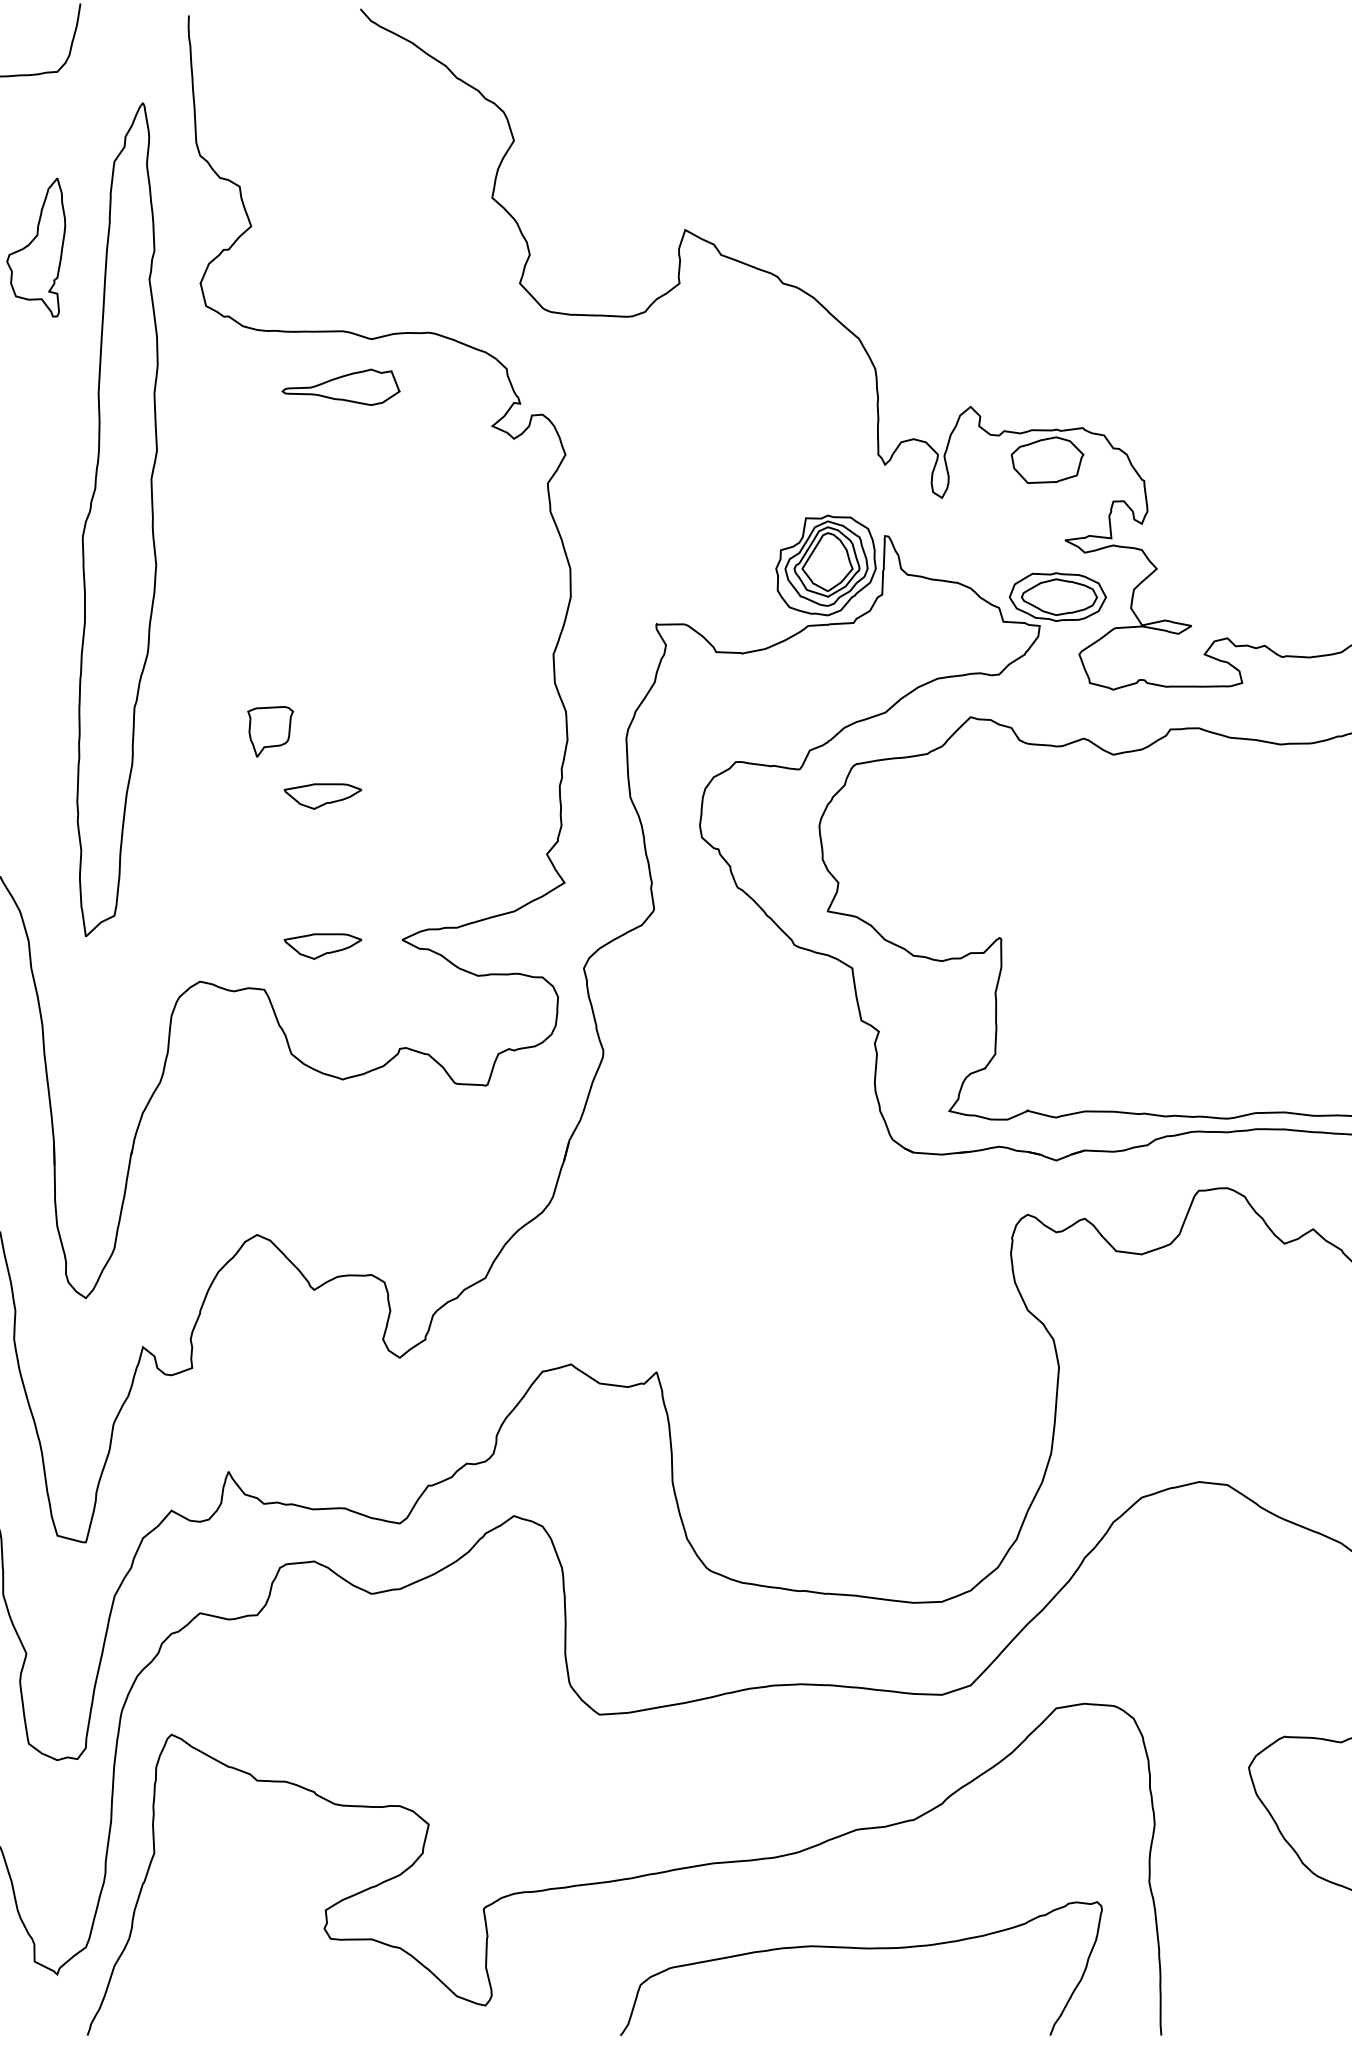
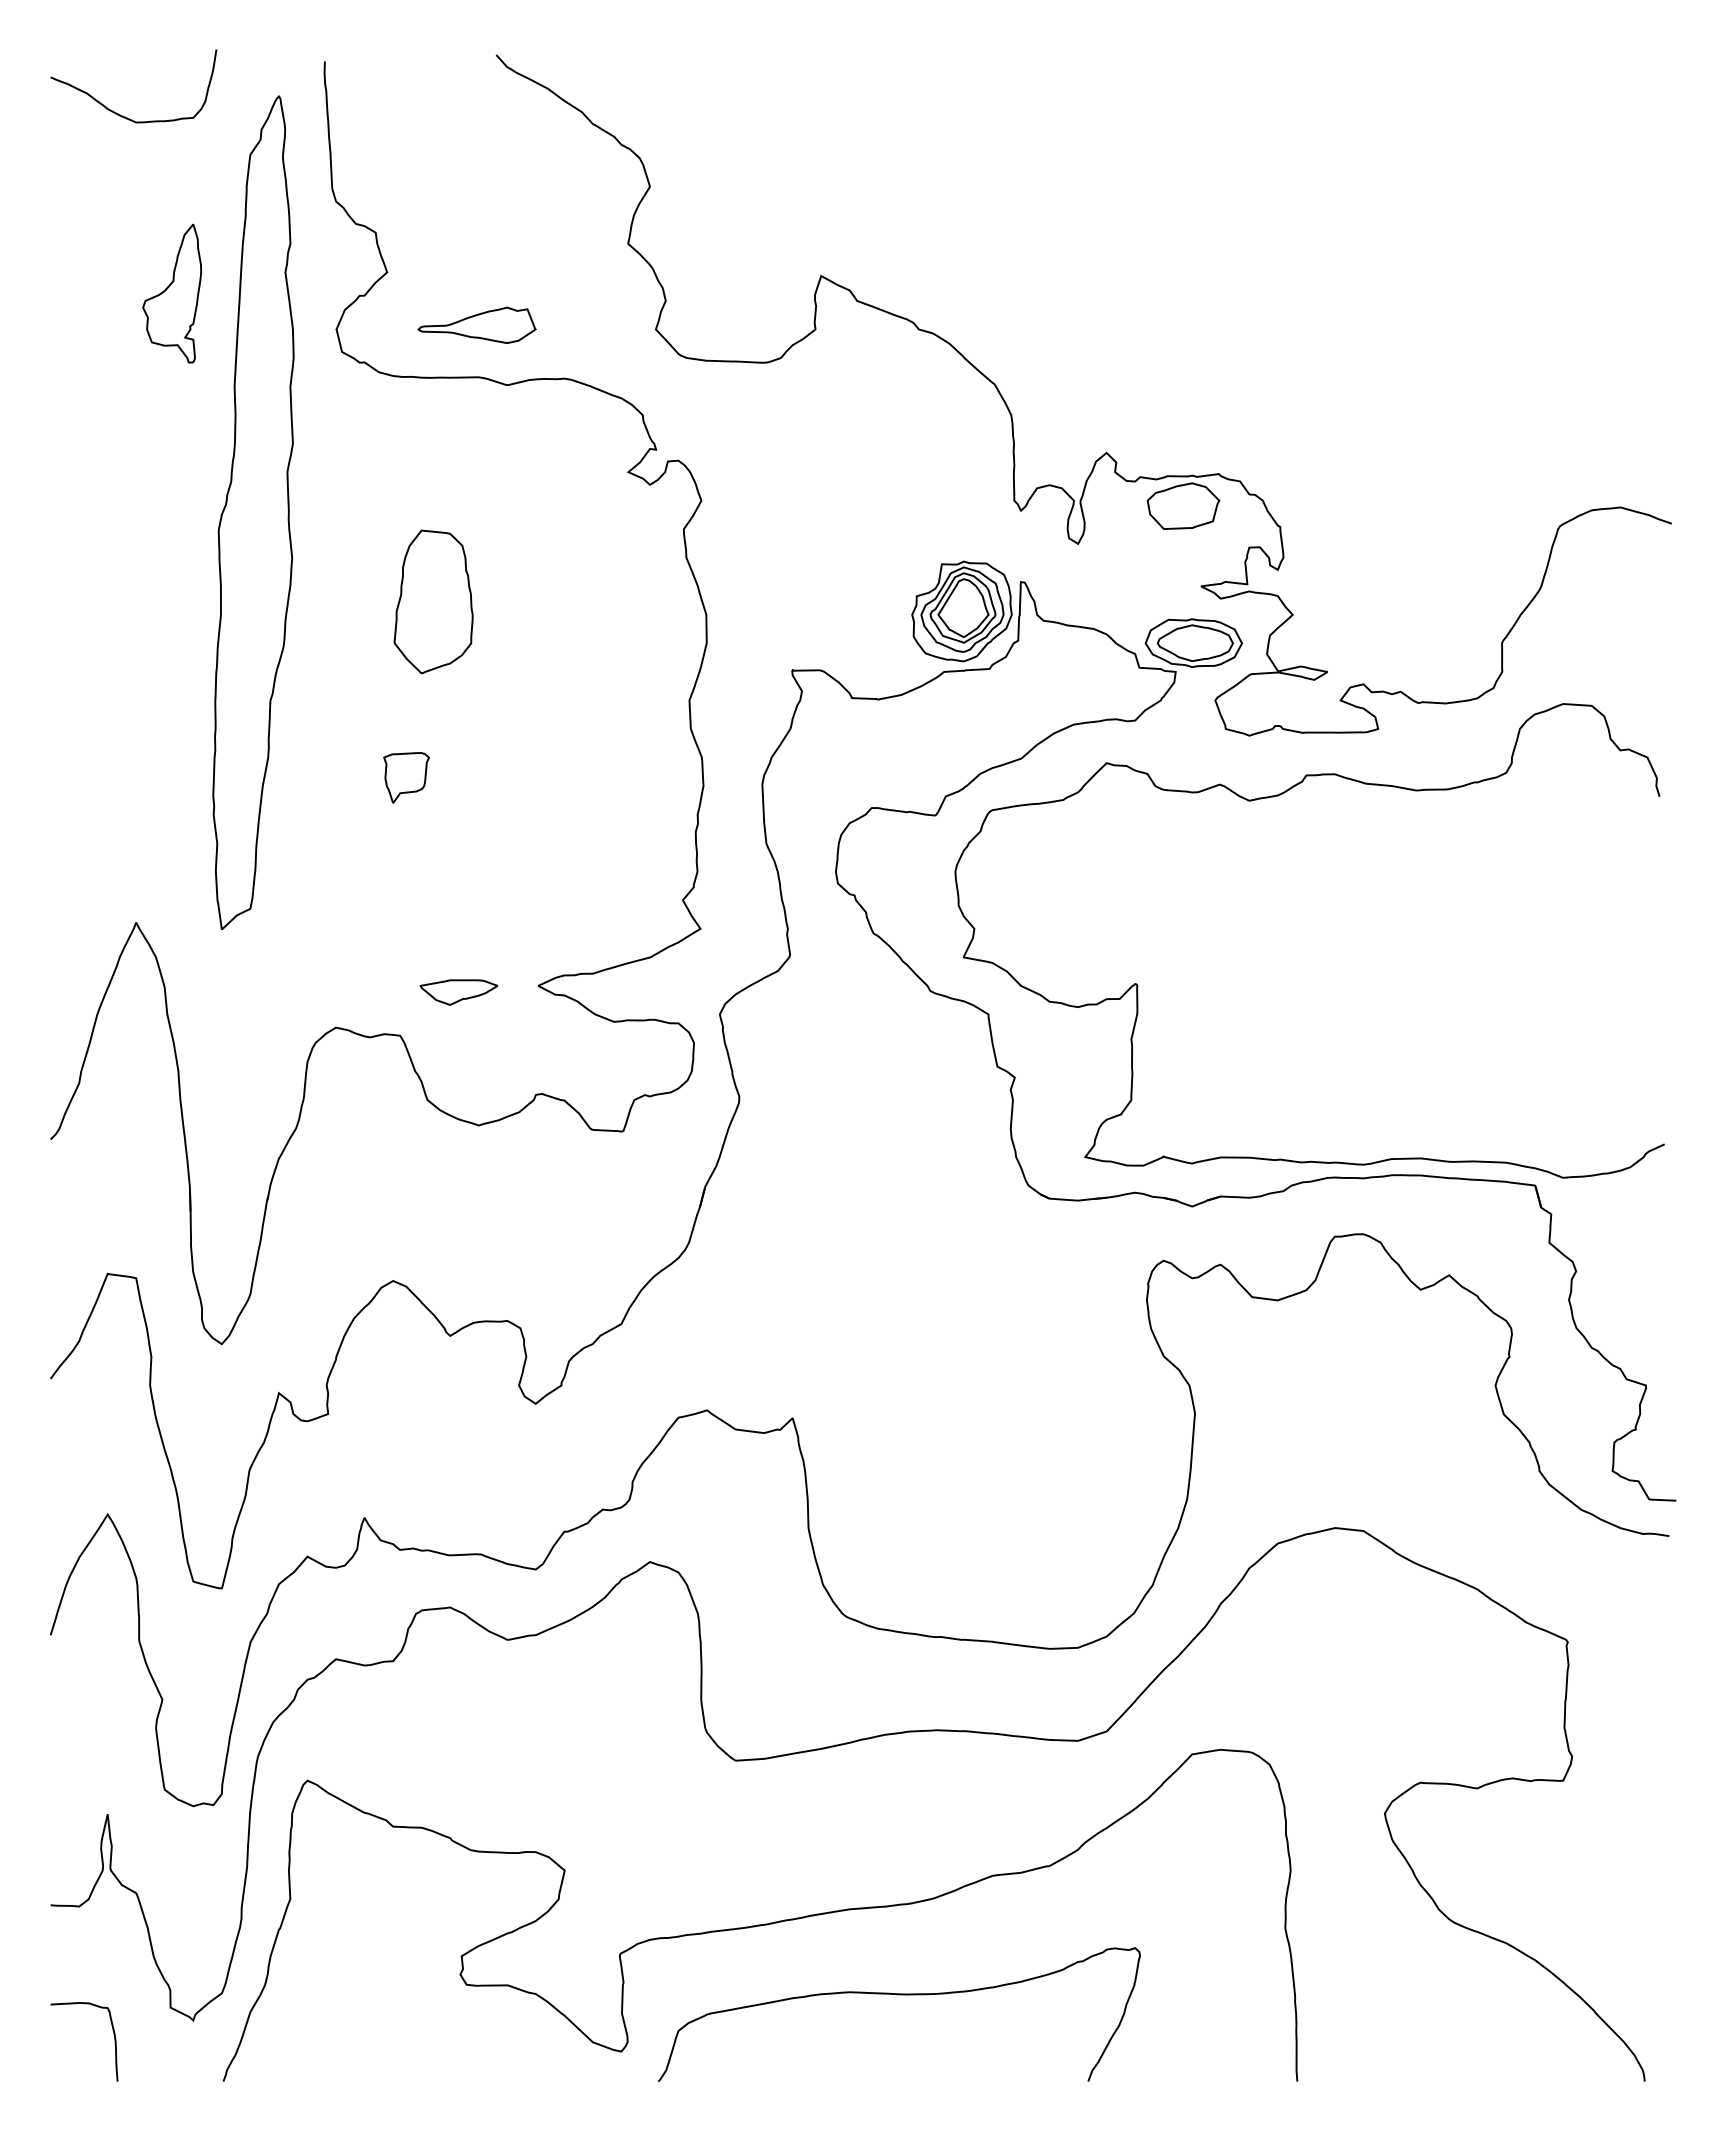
part: (340, 386) -> (476, 324), moved
part: (117, 519) -> (253, 512), moved
part: (297, 555) -> (433, 601), added
part: (322, 796) -> (458, 842), removed
curve: (861, 1949) -> (899, 1995), moved

